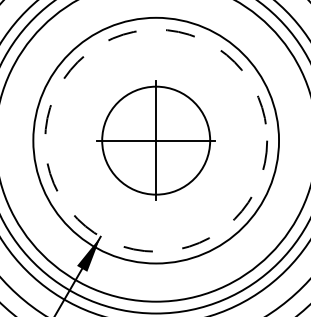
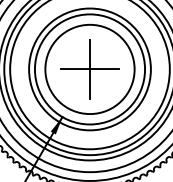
circle: (155, 140) -> (89, 69), dashed -> solid
circle: (155, 140) -> (89, 69), size x1.67

